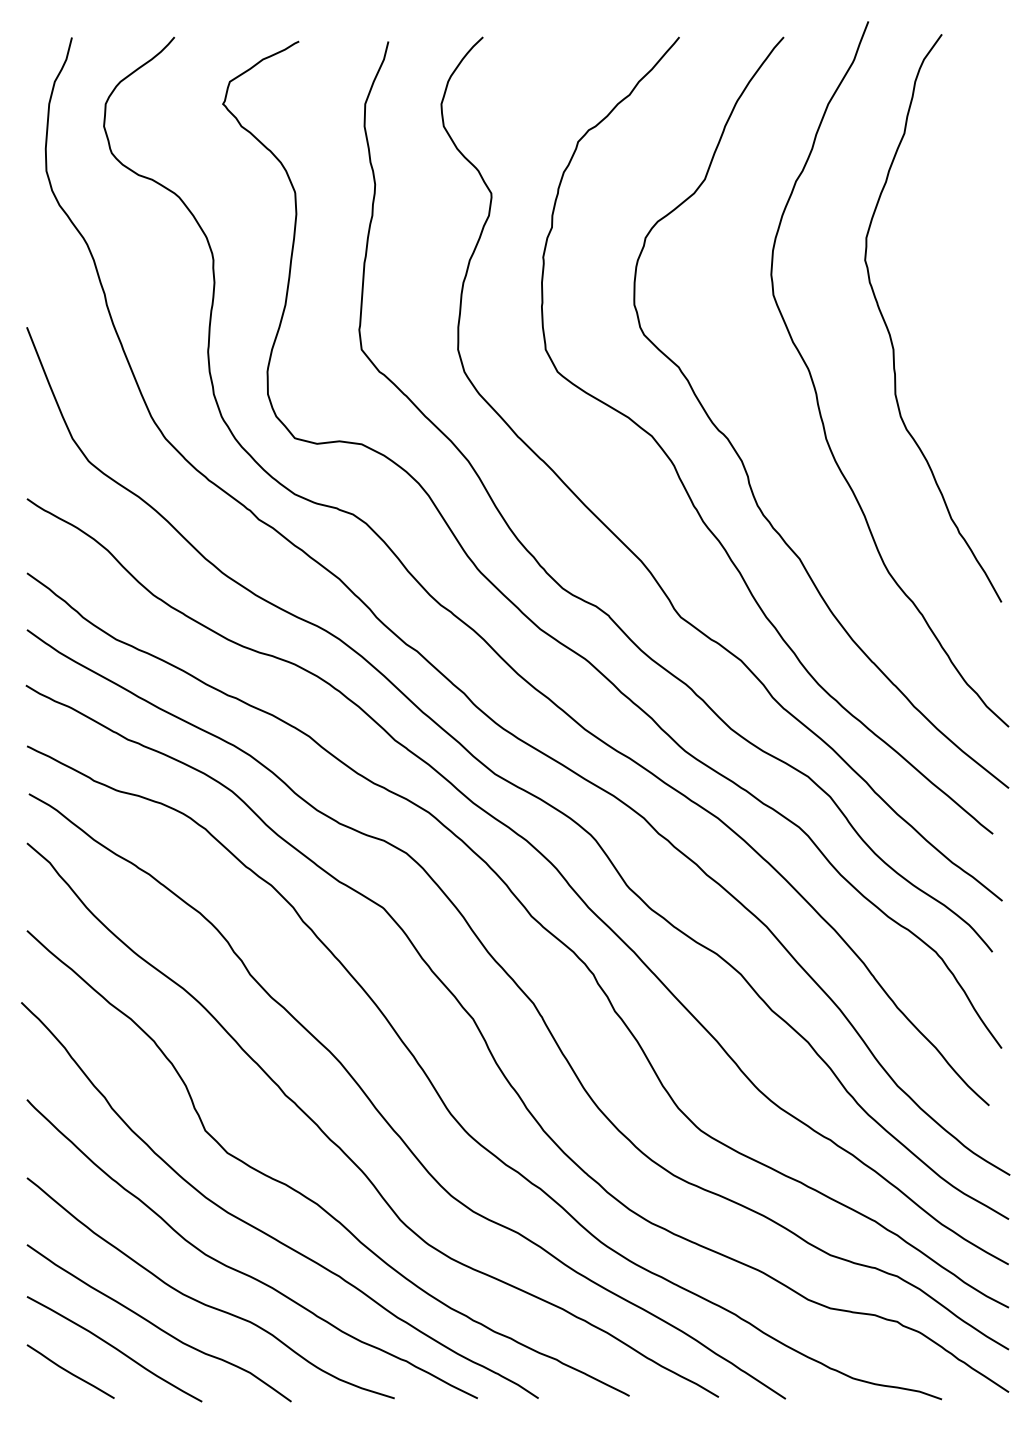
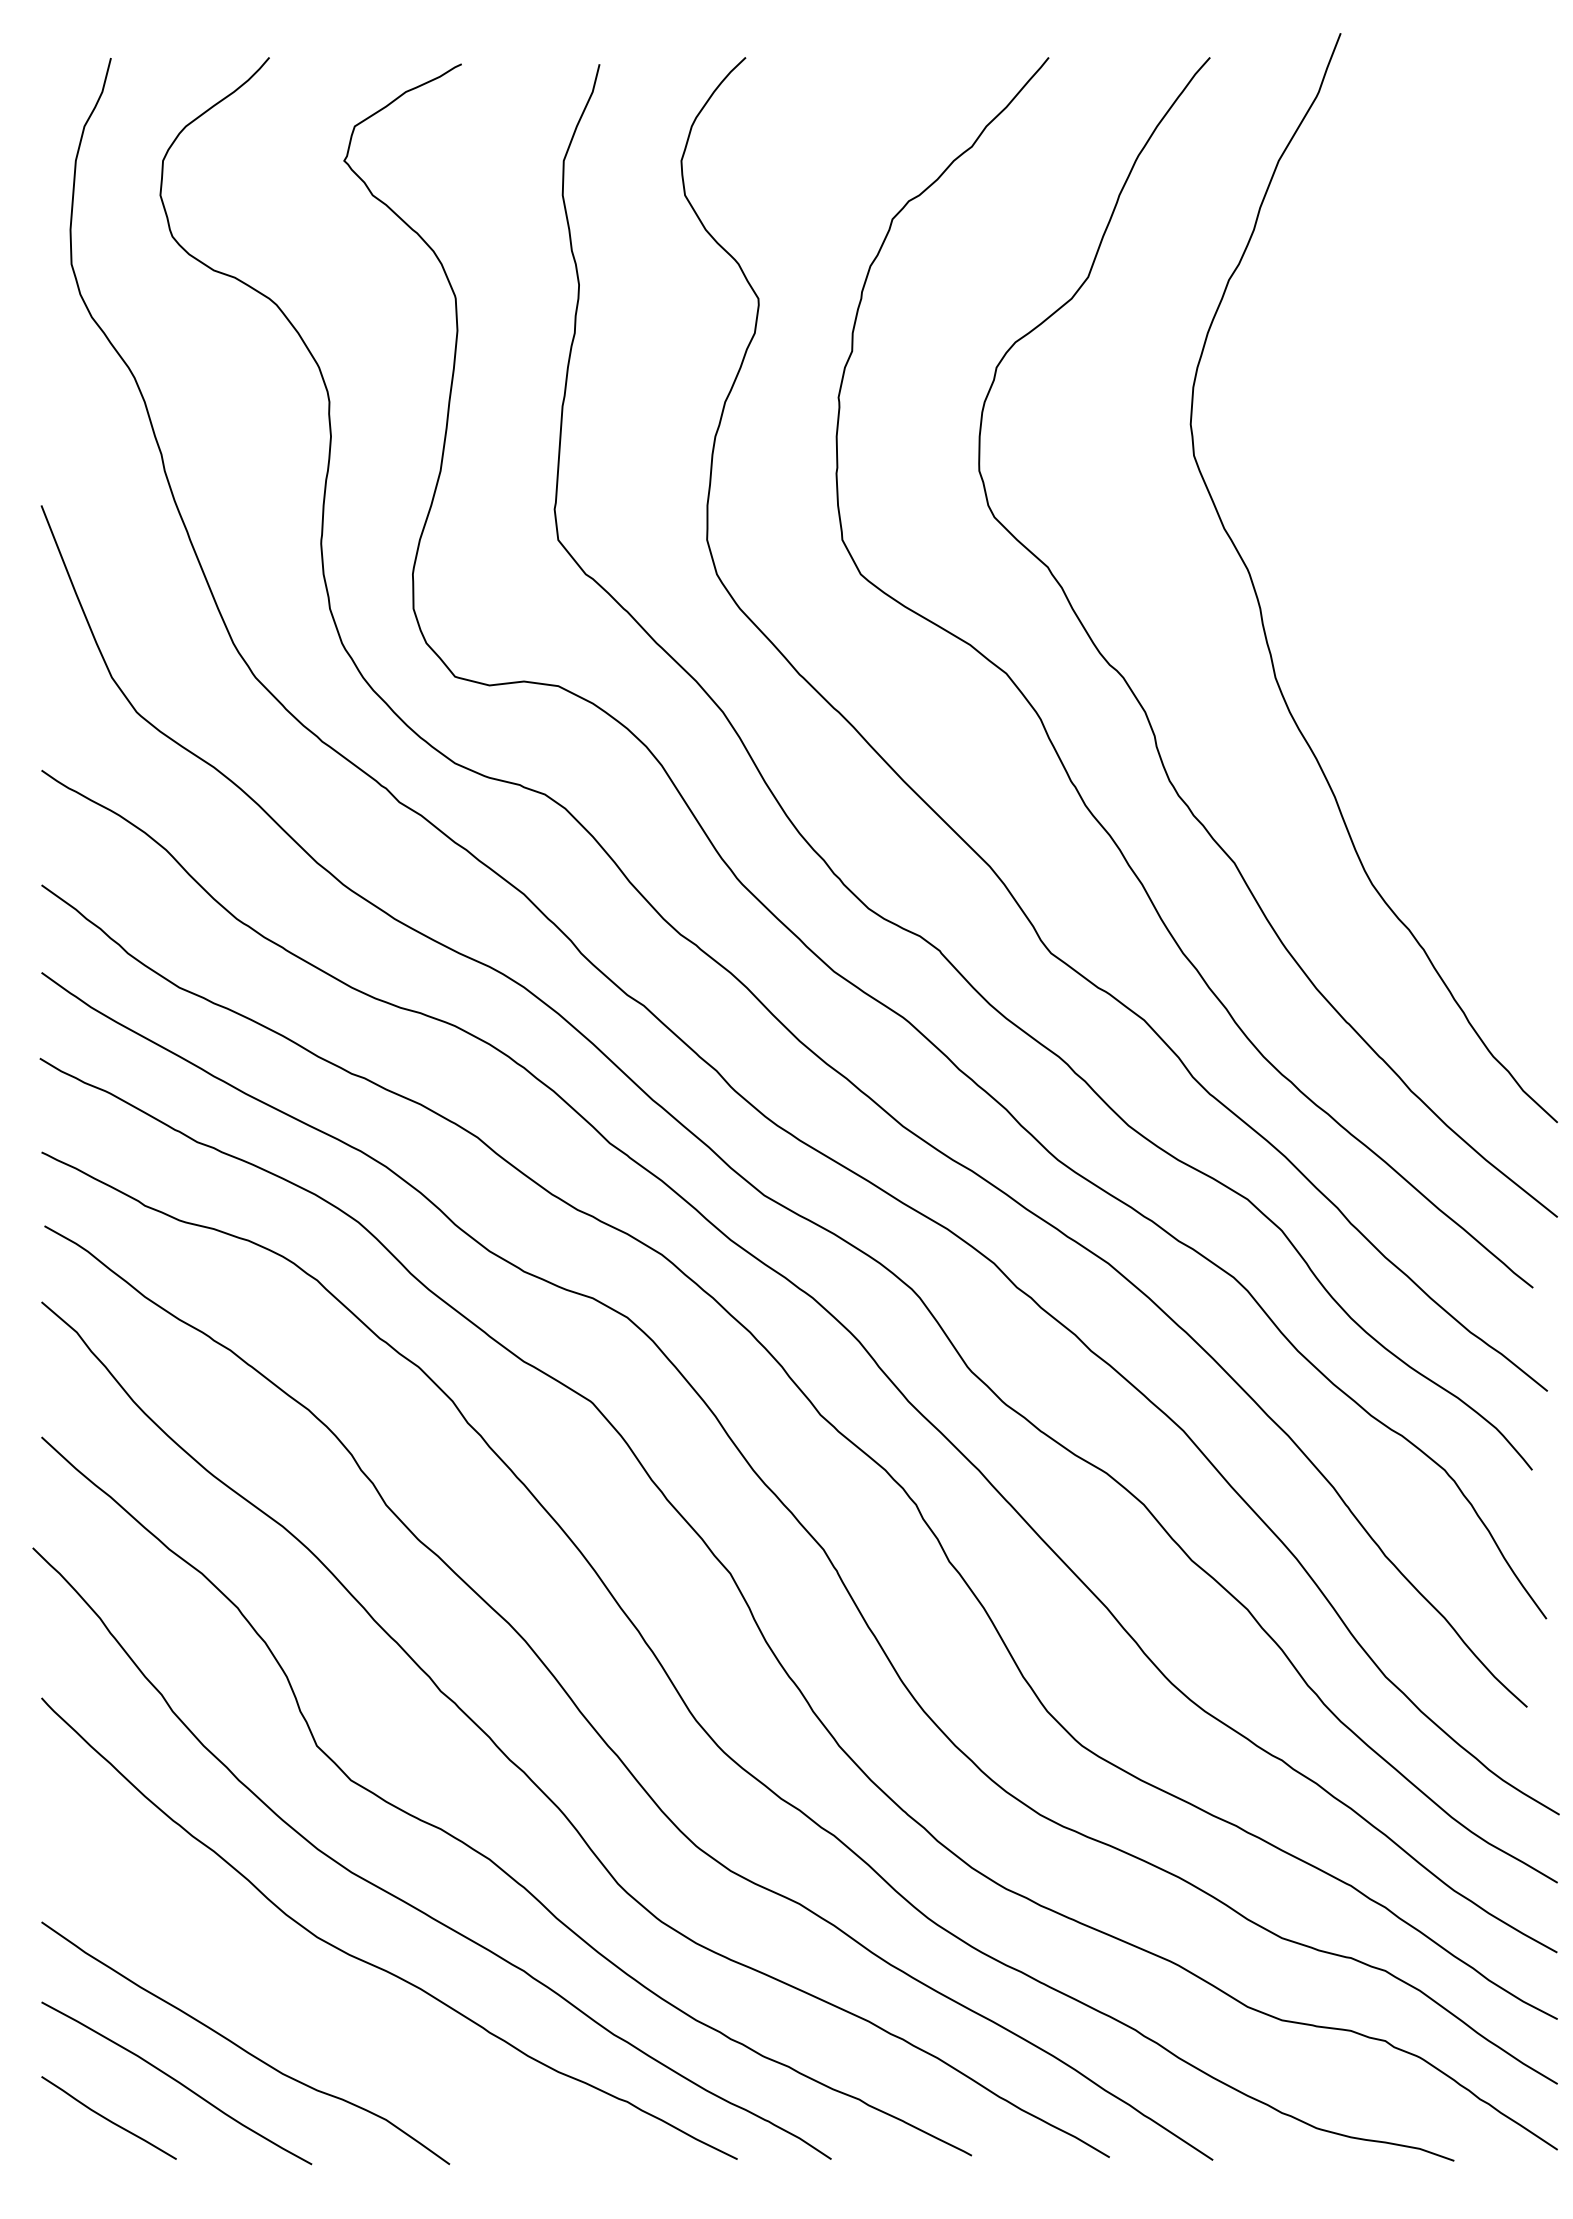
curve: (890, 333) -> (1374, 515), removed
curve: (205, 1303) -> (317, 2012), removed

